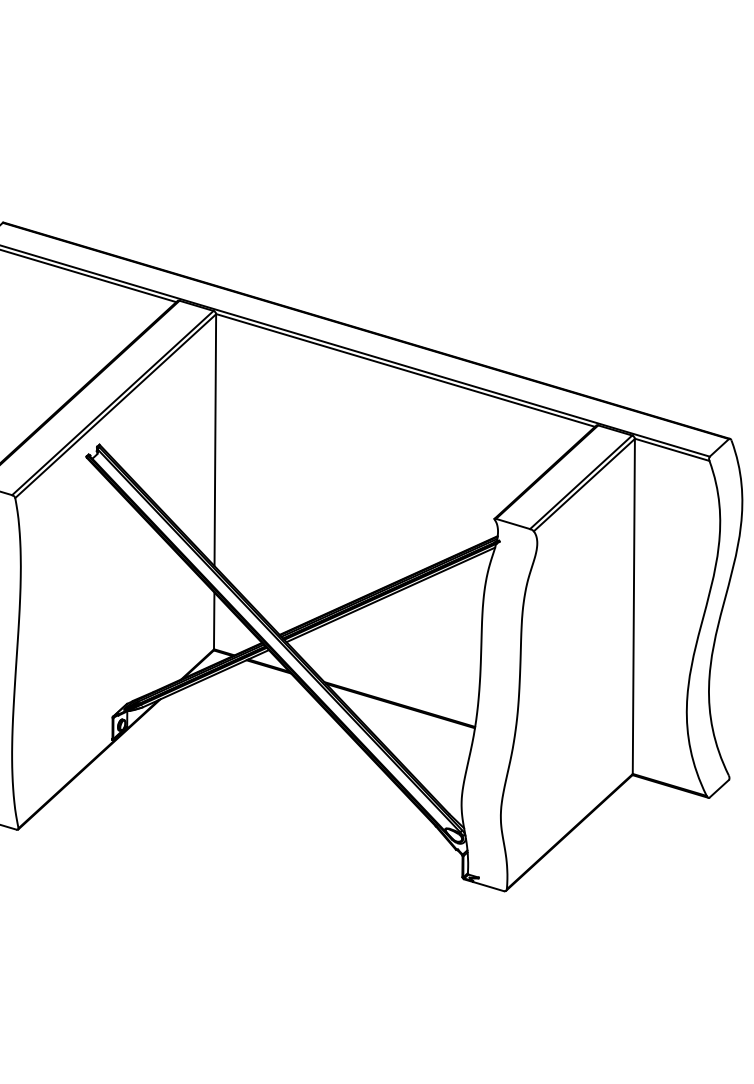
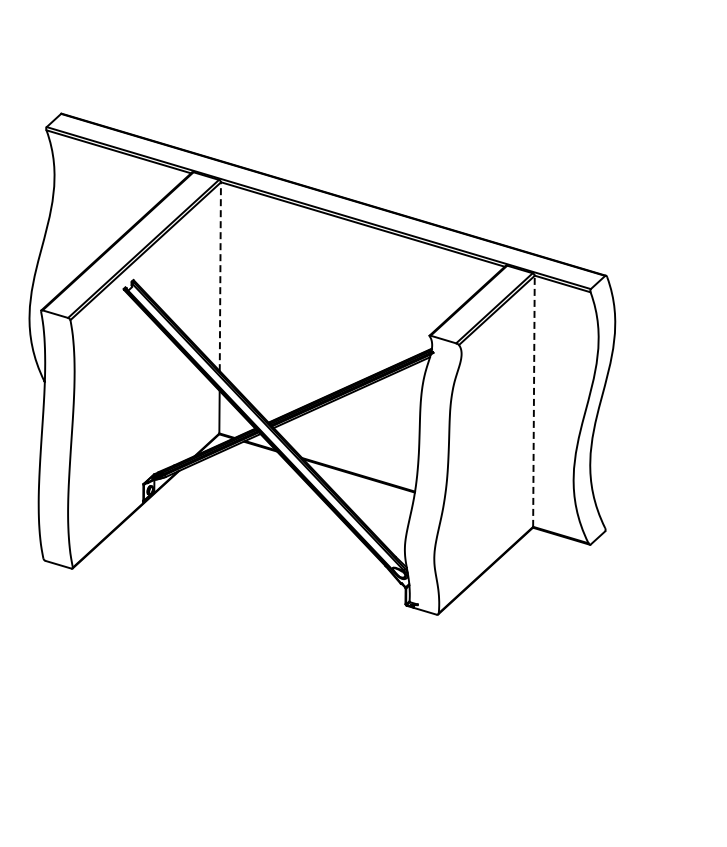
line: (215, 439) -> (220, 276), solid -> dashed
line: (633, 606) -> (533, 401), solid -> dashed

